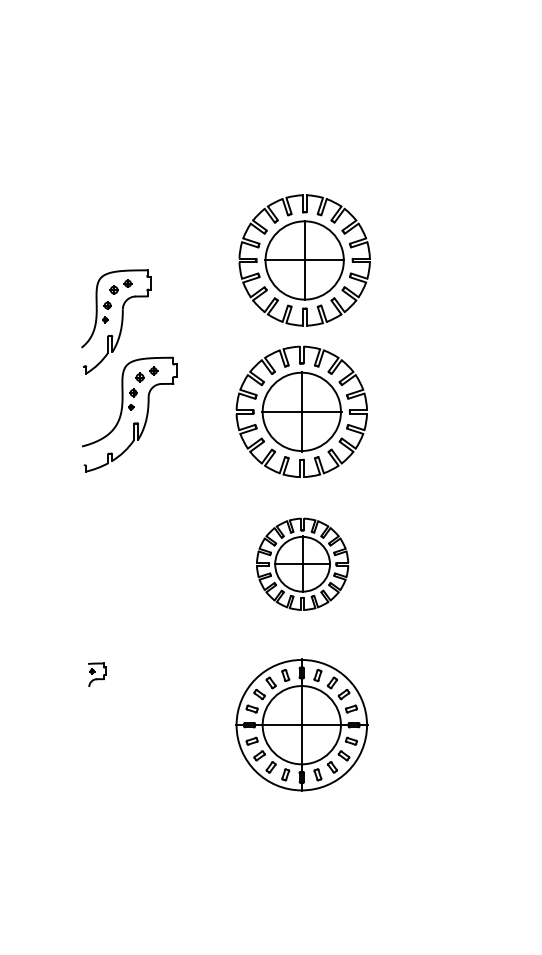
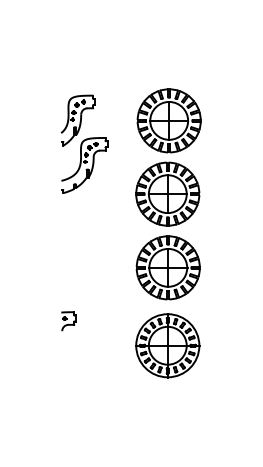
part: (129, 369) -> (84, 143), moved
part: (301, 563) -> (167, 267), size x1.43
part: (96, 675) -> (68, 321), size x1.67

